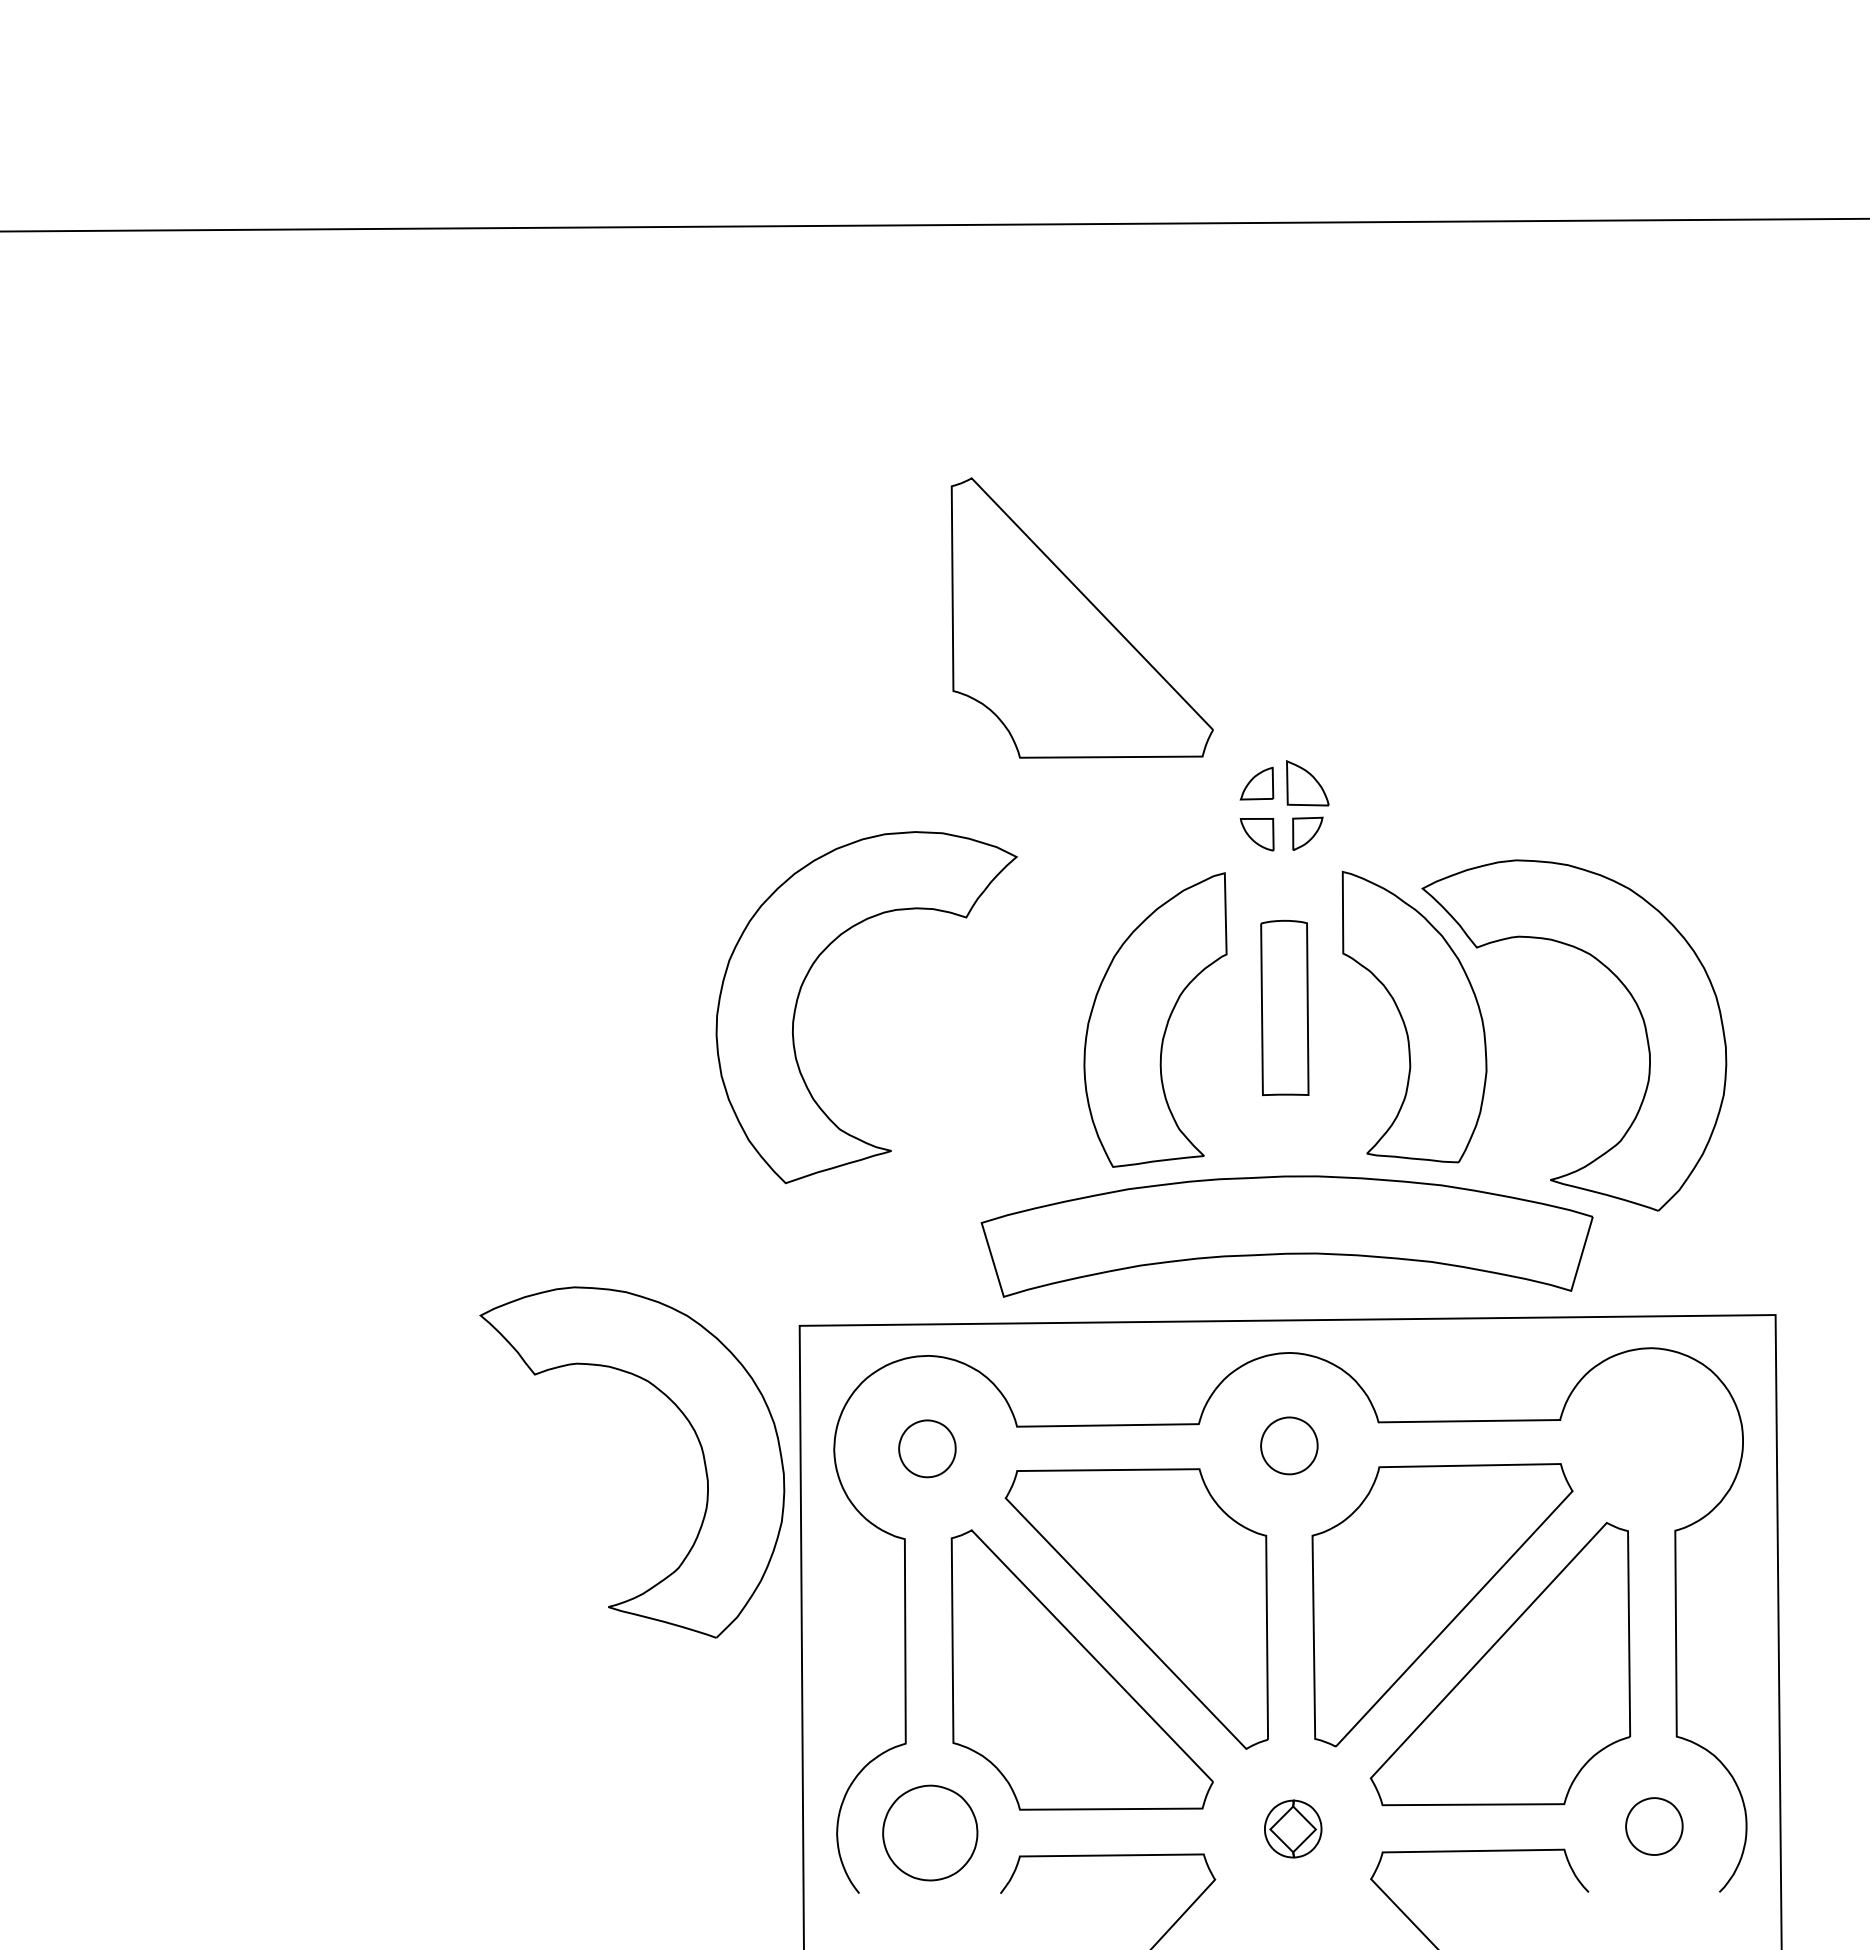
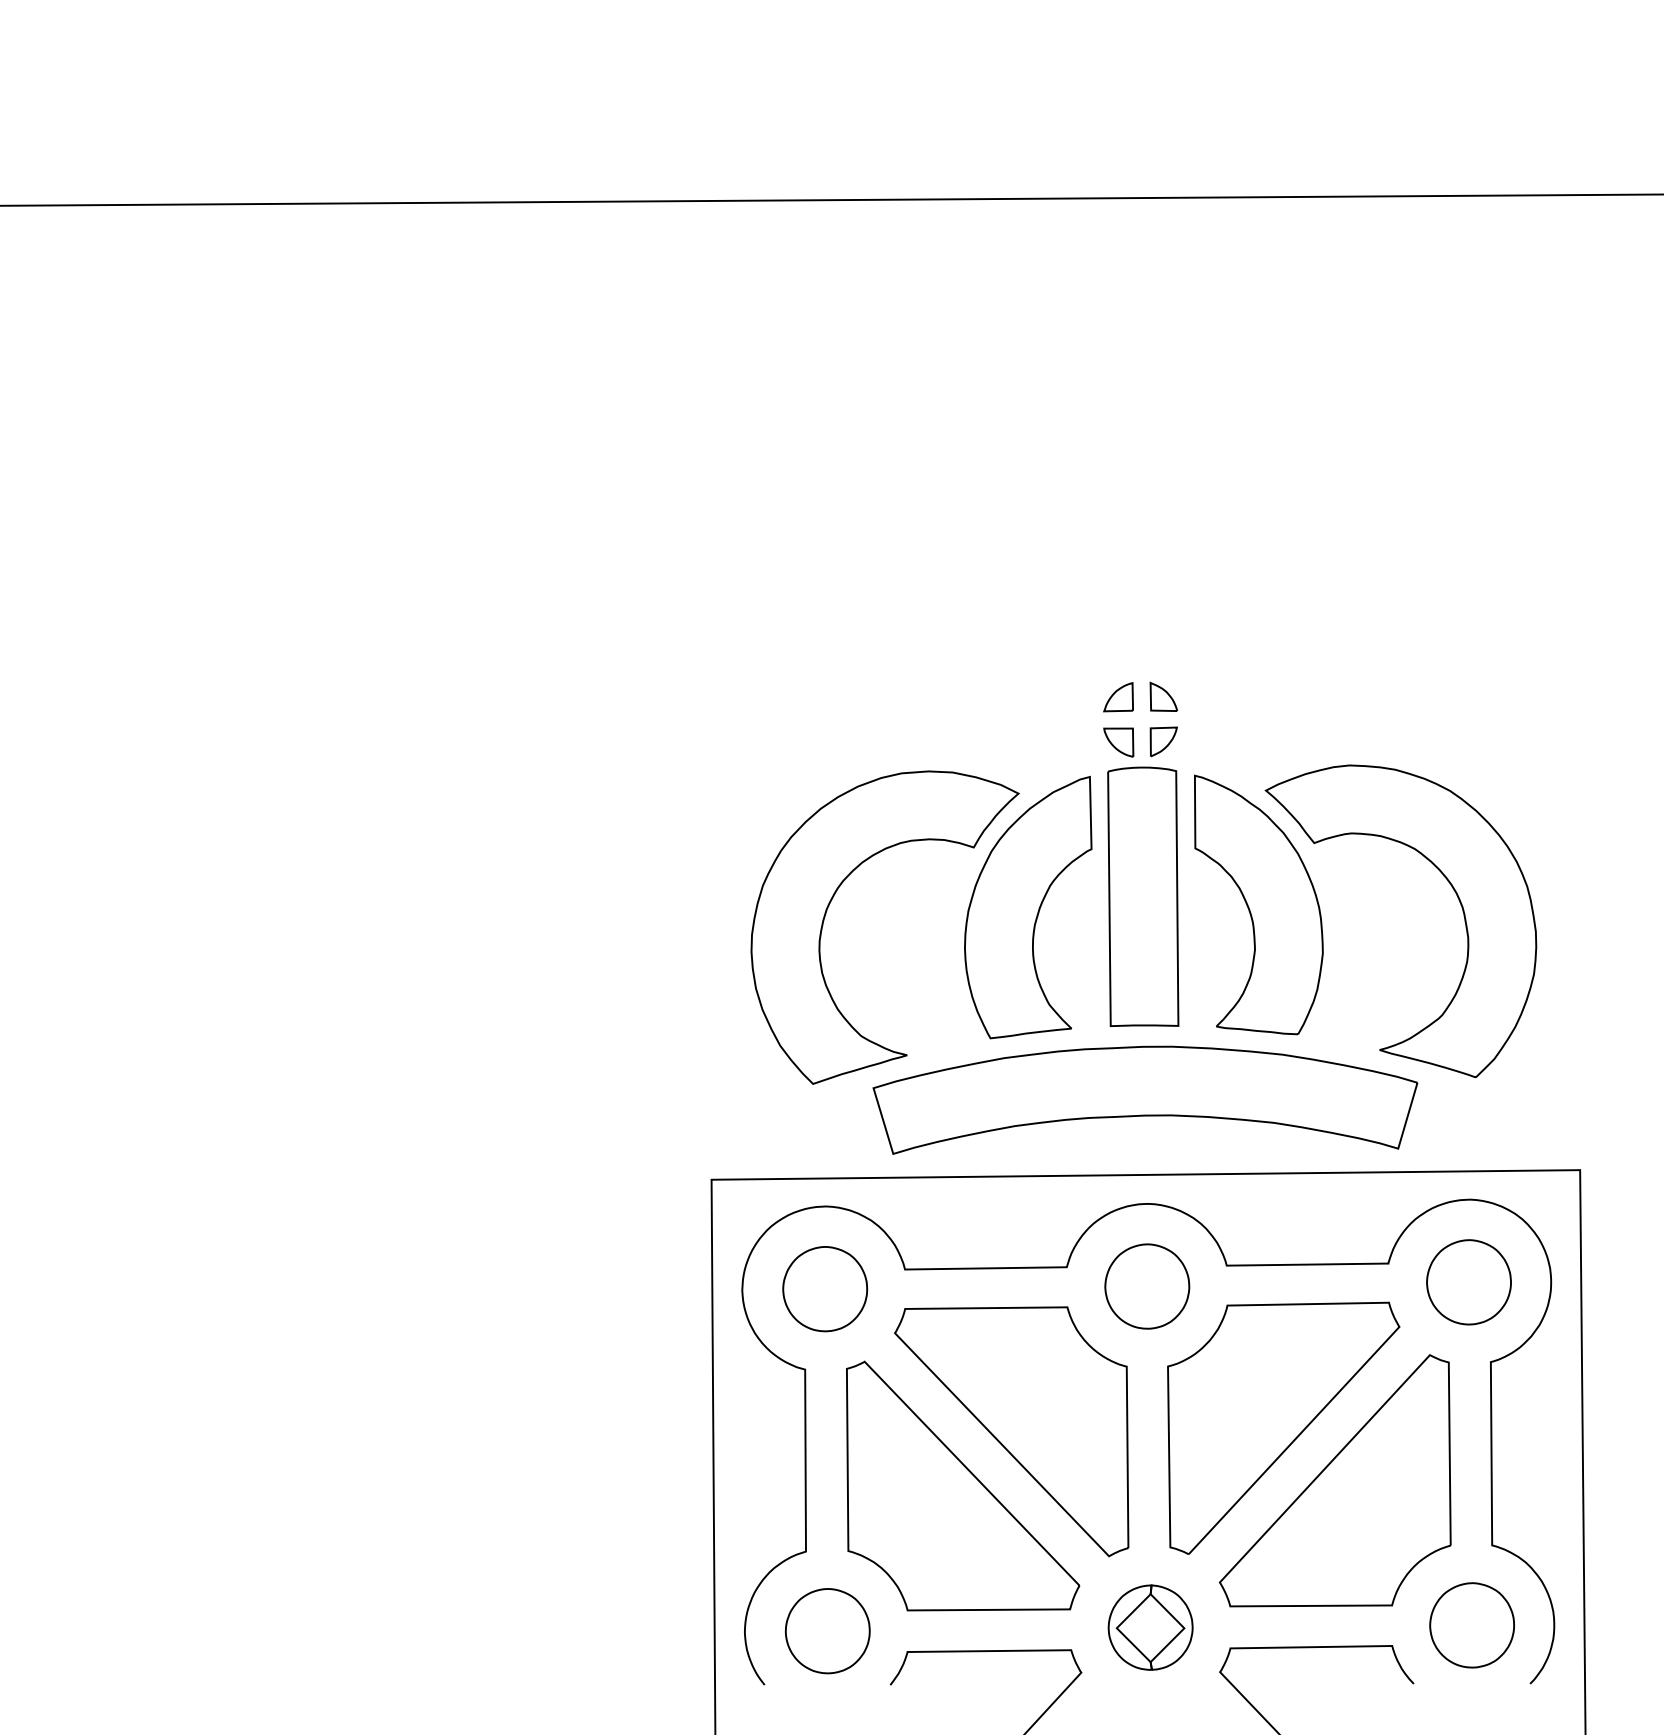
part: (1081, 617) -> (962, 549), removed
part: (1307, 783) -> (1163, 697), size x0.71
part: (806, 978) -> (831, 901), moved
part: (1284, 1007) -> (1143, 896), size x1.67
part: (694, 1433) -> (617, 1275), removed
part: (1650, 1440) -> (1468, 1281), added
part: (1289, 1445) -> (1147, 1286), size x1.67
part: (927, 1448) -> (825, 1288), size x1.67
part: (1654, 1826) -> (1472, 1625), size x1.67
part: (1293, 1828) -> (1151, 1627), size x1.67

